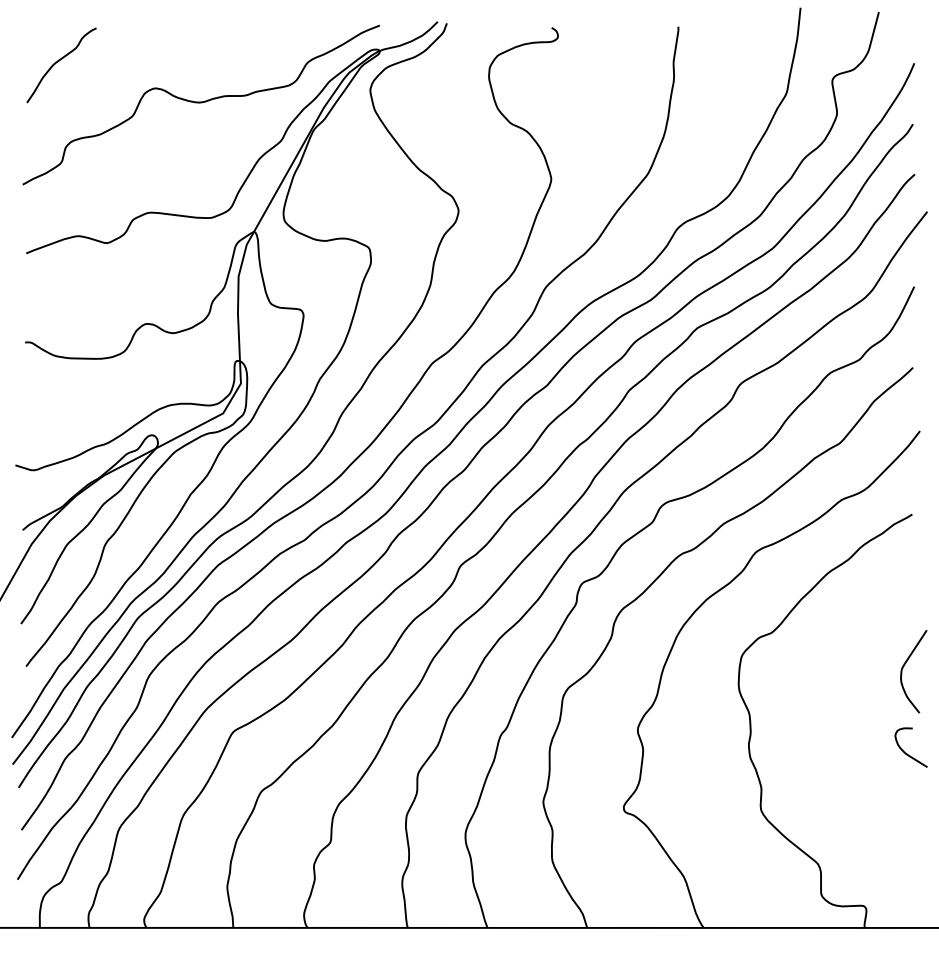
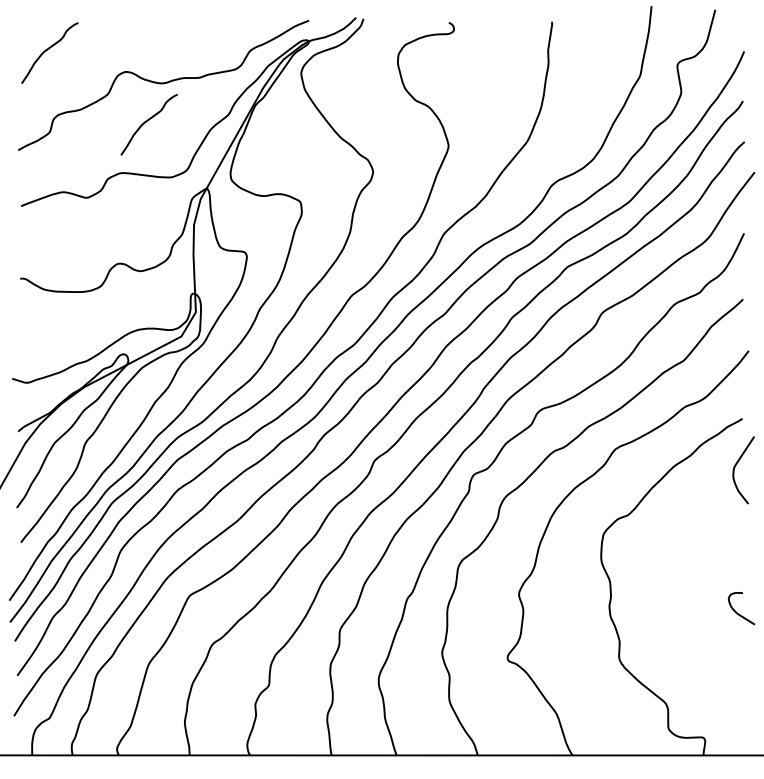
curve: (180, 150) -> (146, 122), added
curve: (904, 666) -> (736, 466), moved

